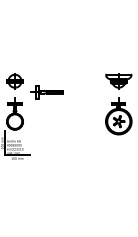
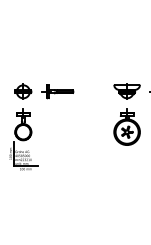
part: (47, 91) -> (57, 91), moved

